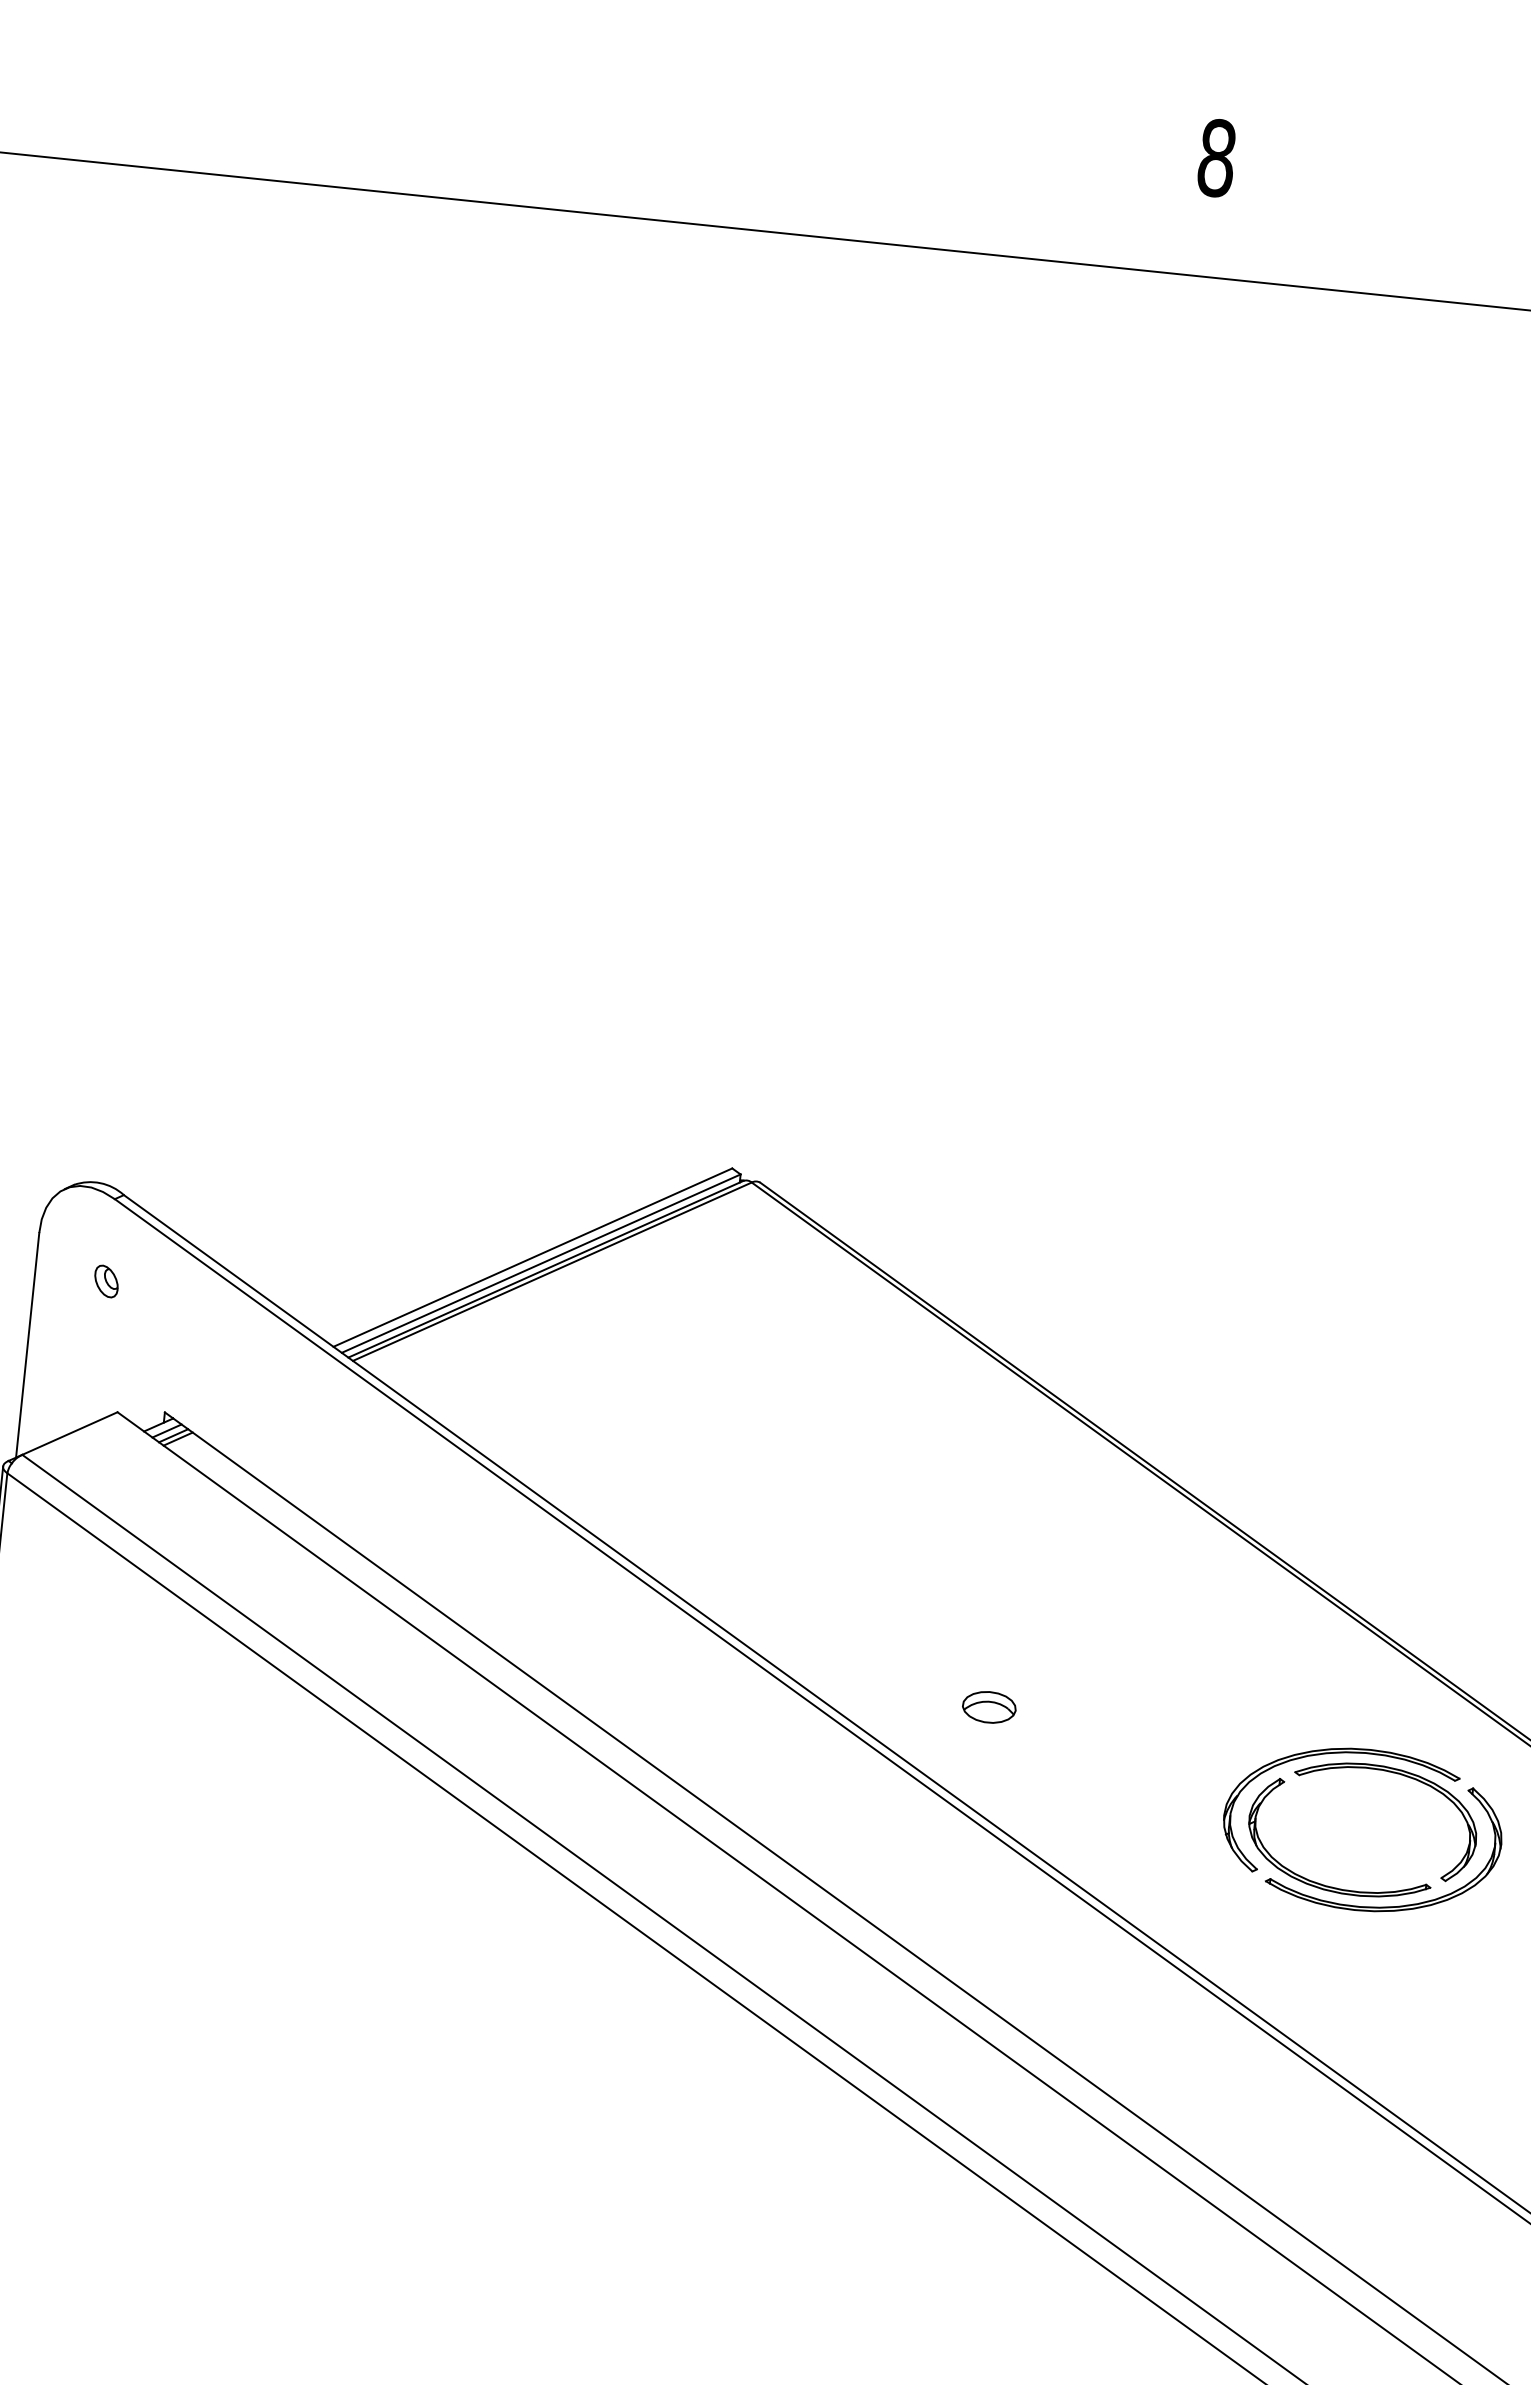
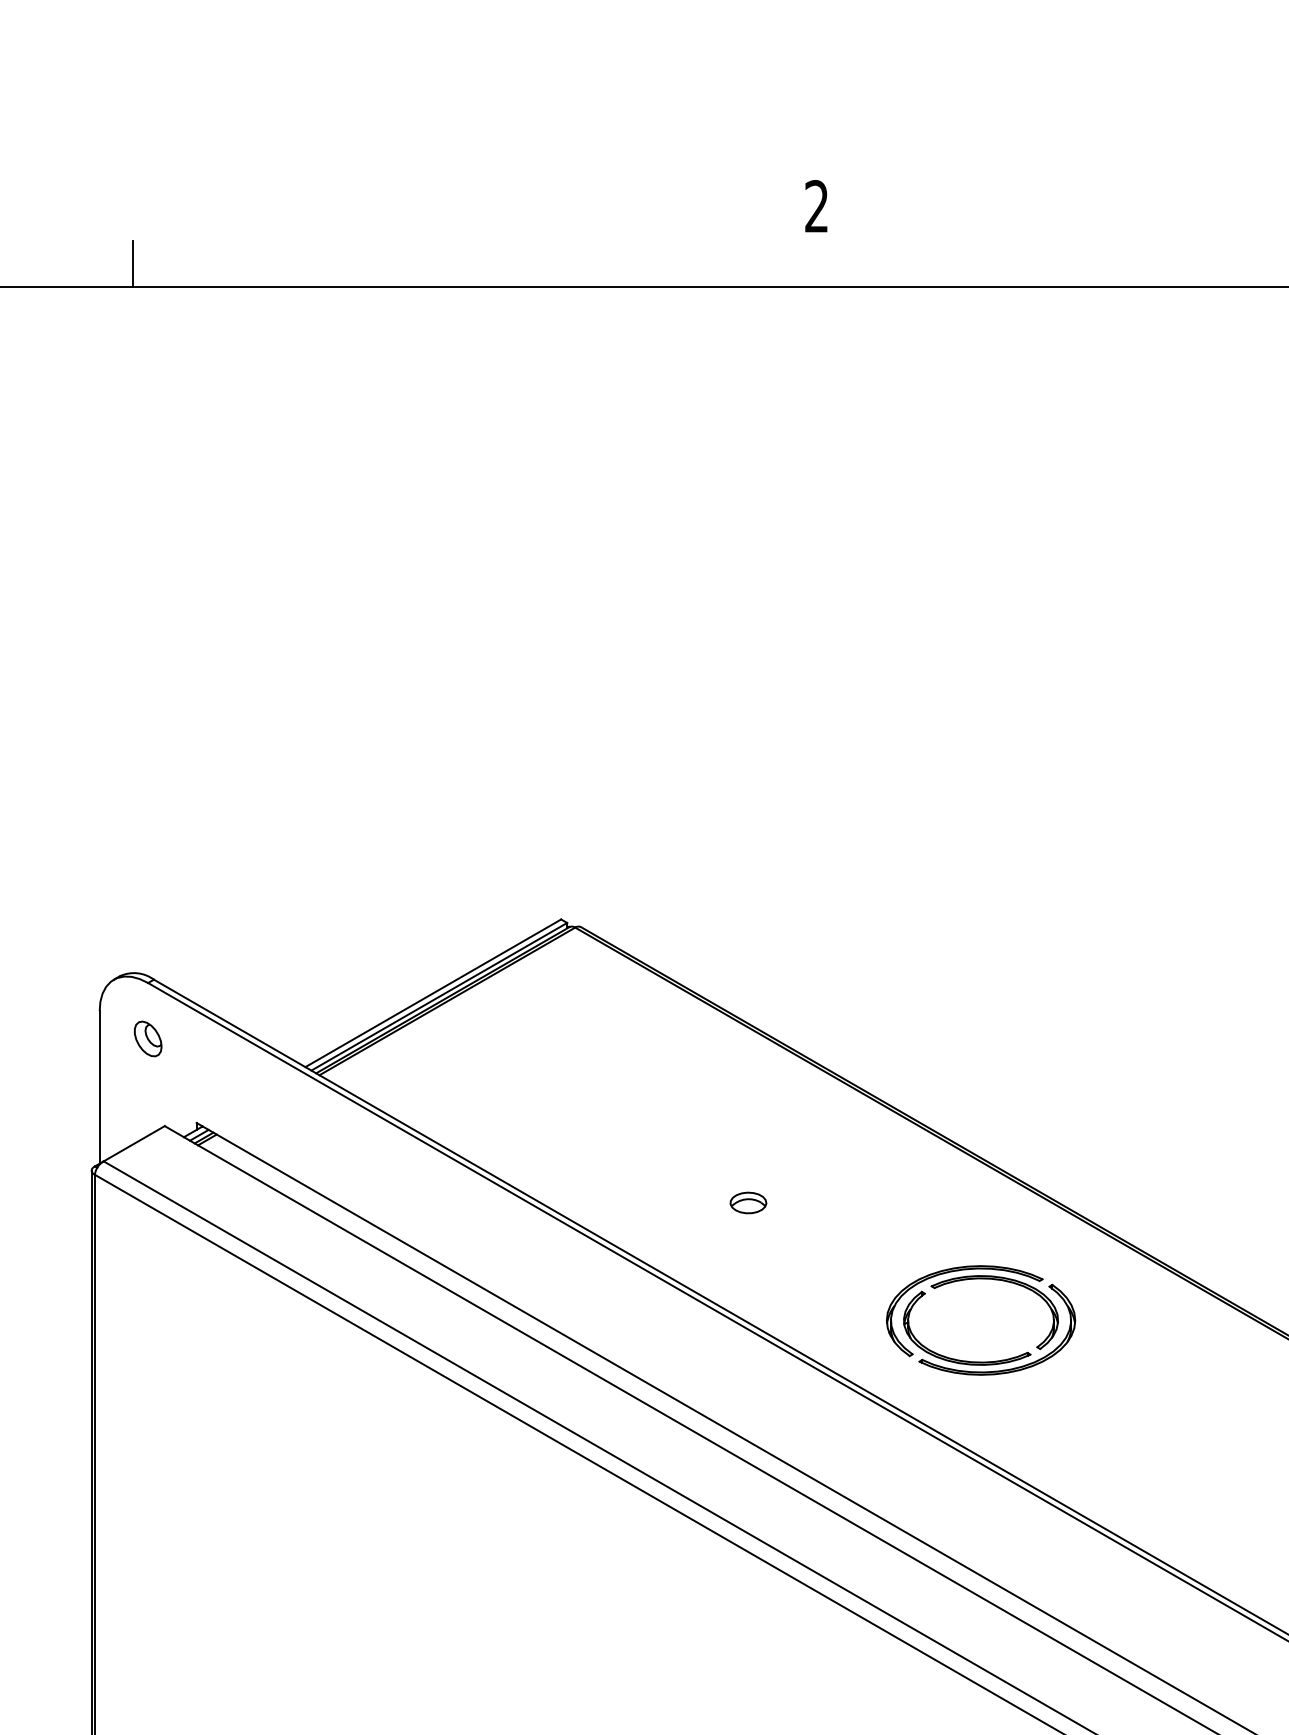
line: (201, 137) -> (132, 263), added
text: (1216, 158) -> (816, 206), 8 -> 2
part: (106, 1280) -> (148, 1038), size x1.67
part: (989, 1706) -> (748, 1202), moved
part: (1369, 1769) -> (981, 1279), moved

